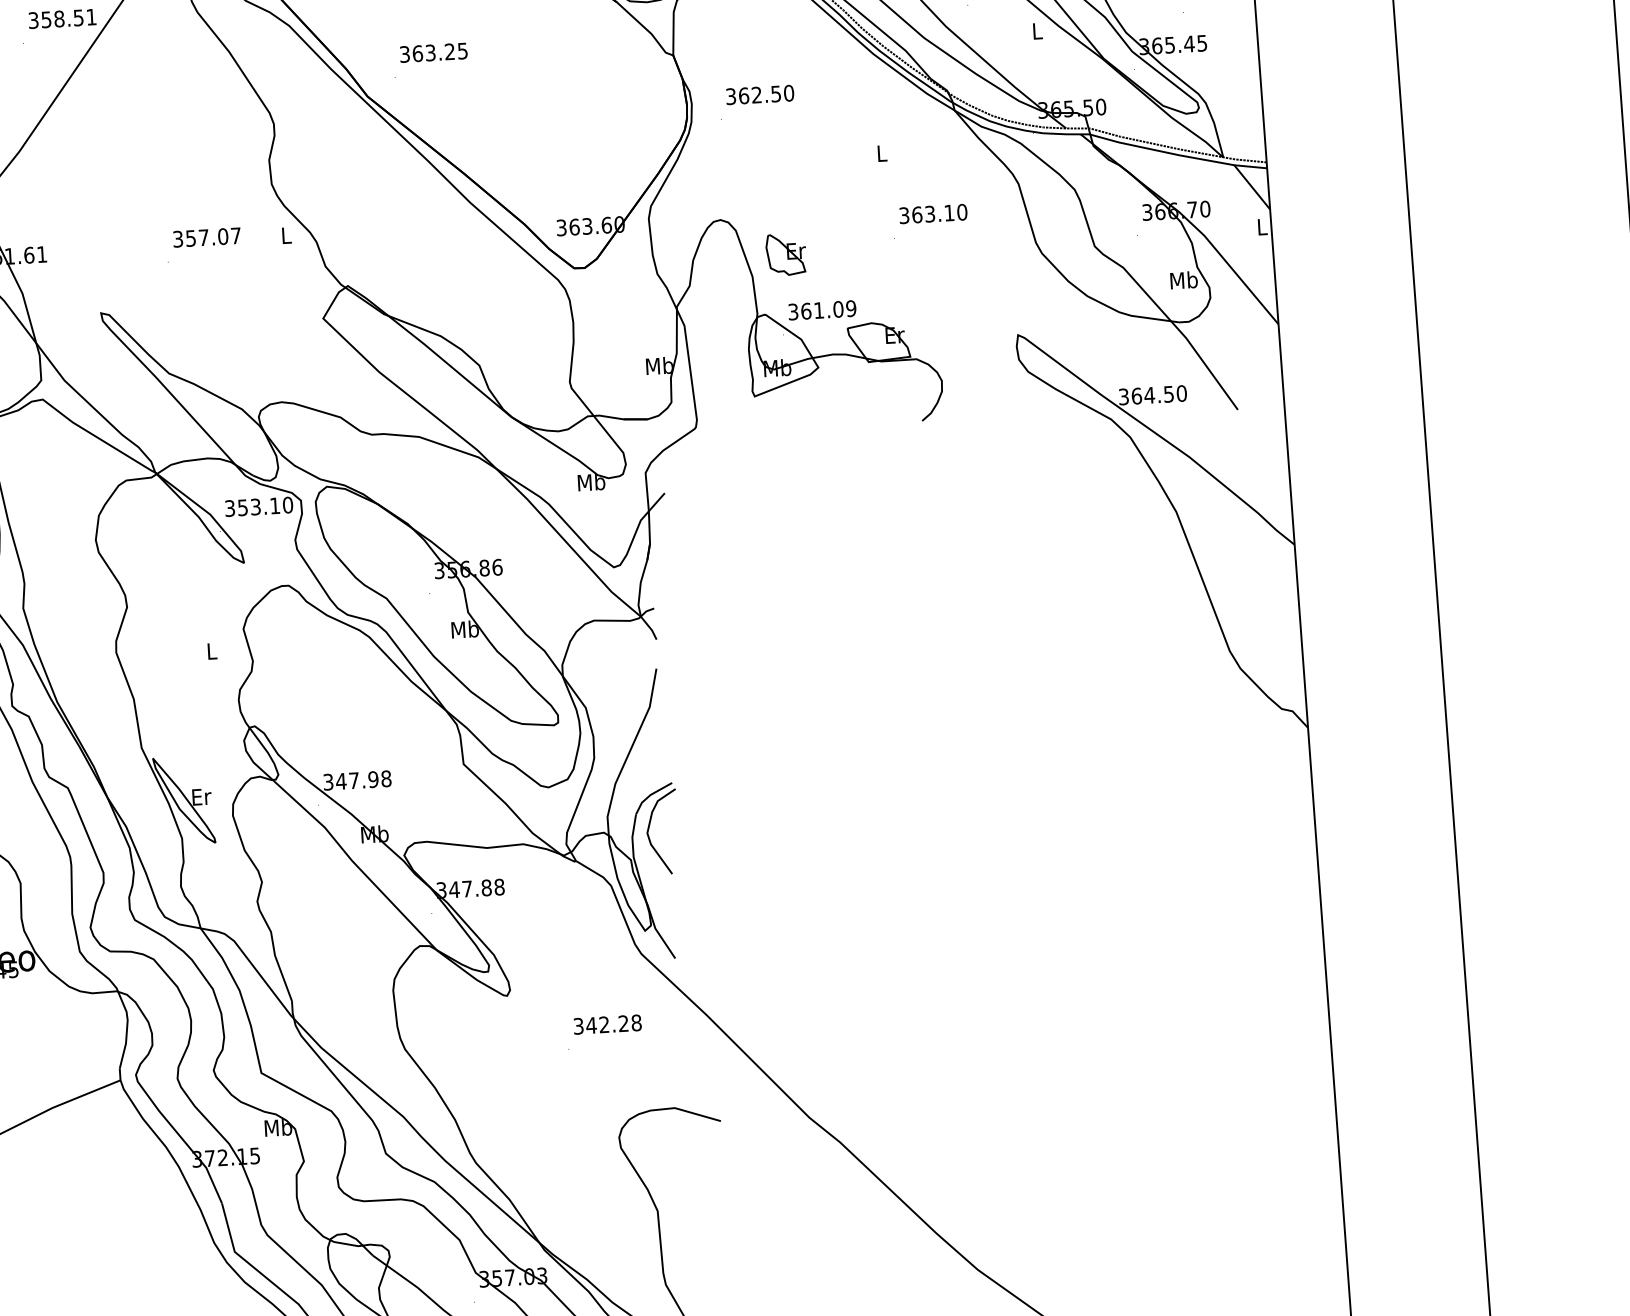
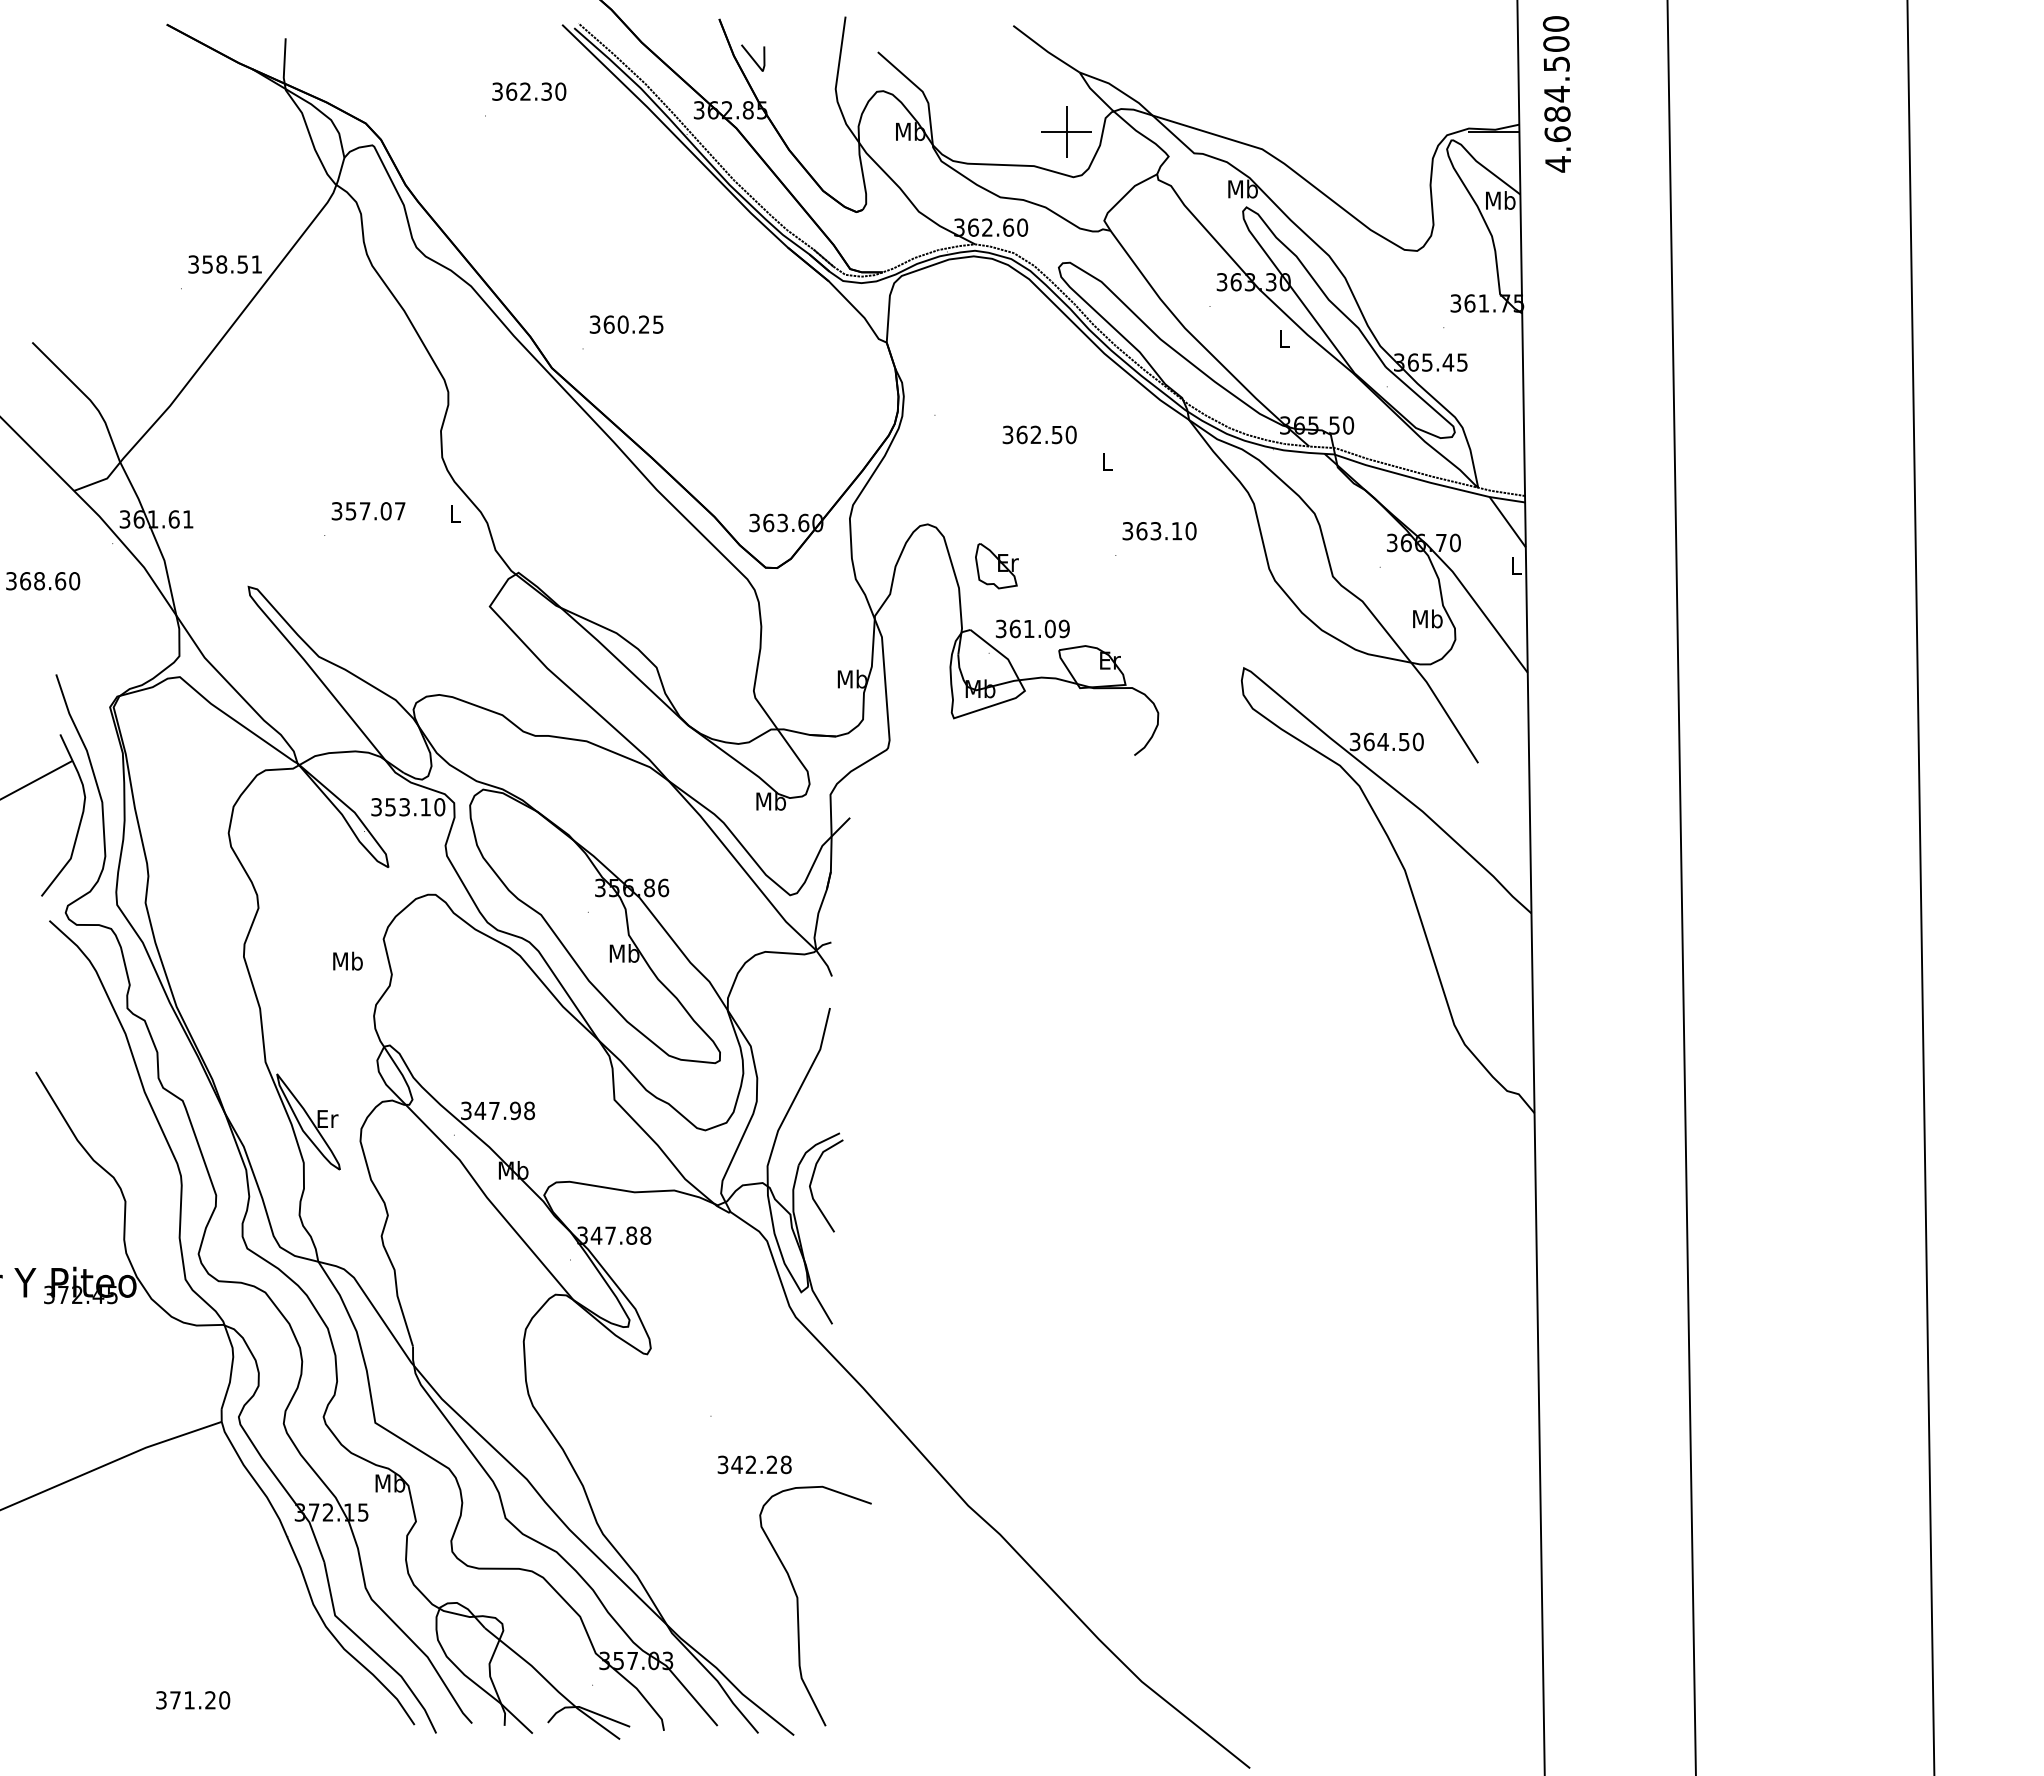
text: (430, 52) -> (622, 324), 363.25 -> 360.25
text: (759, 94) -> (1039, 434), moved
text: (211, 650) -> (347, 960), L -> Mb
text: (607, 1024) -> (754, 1464), moved

